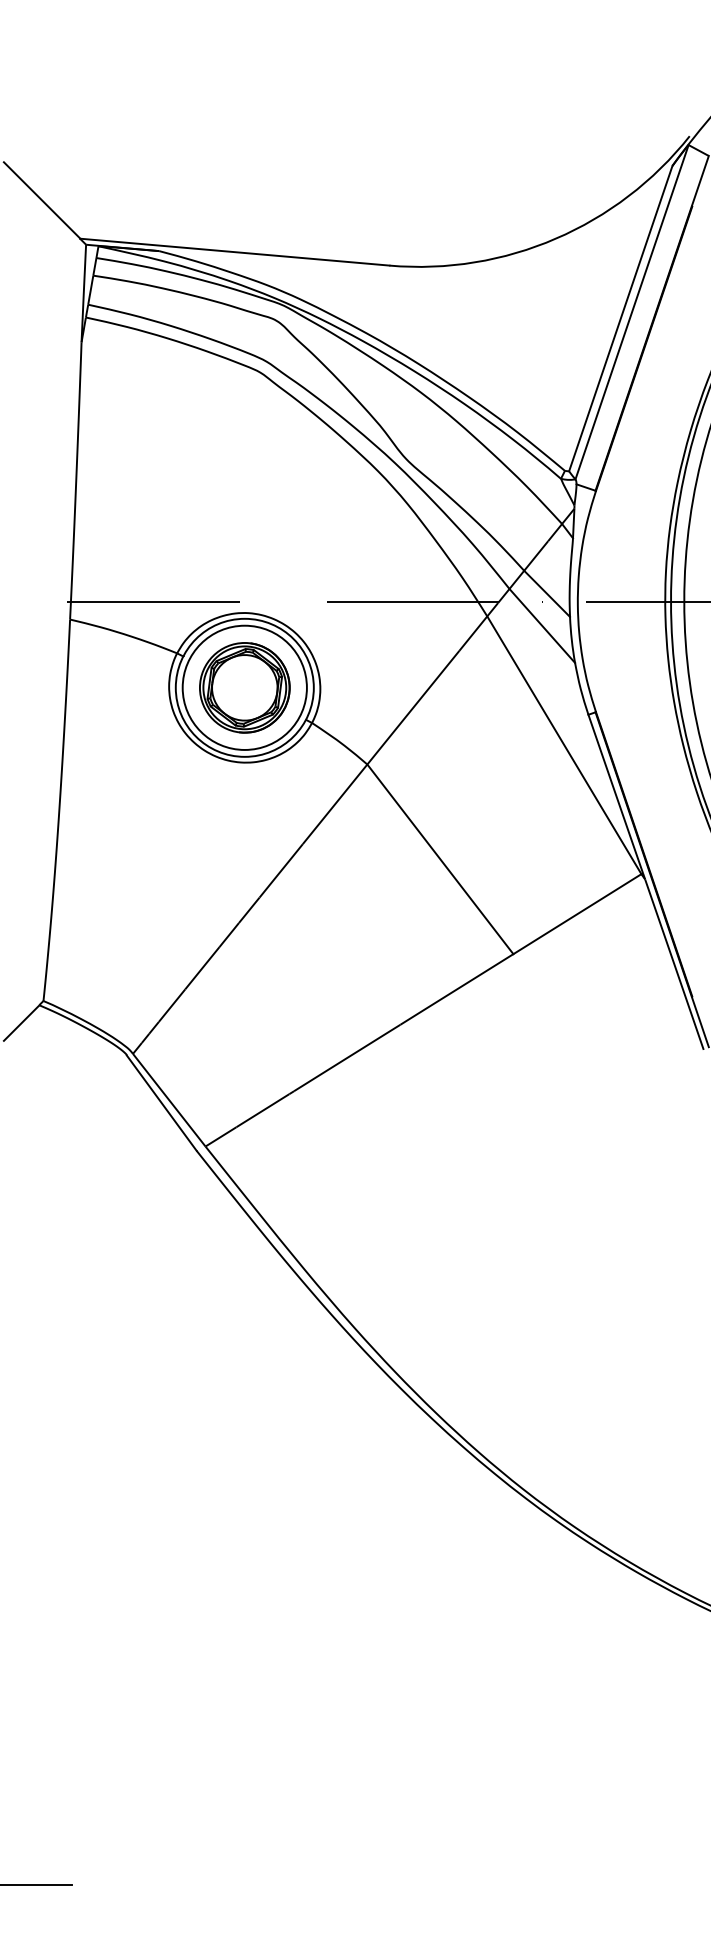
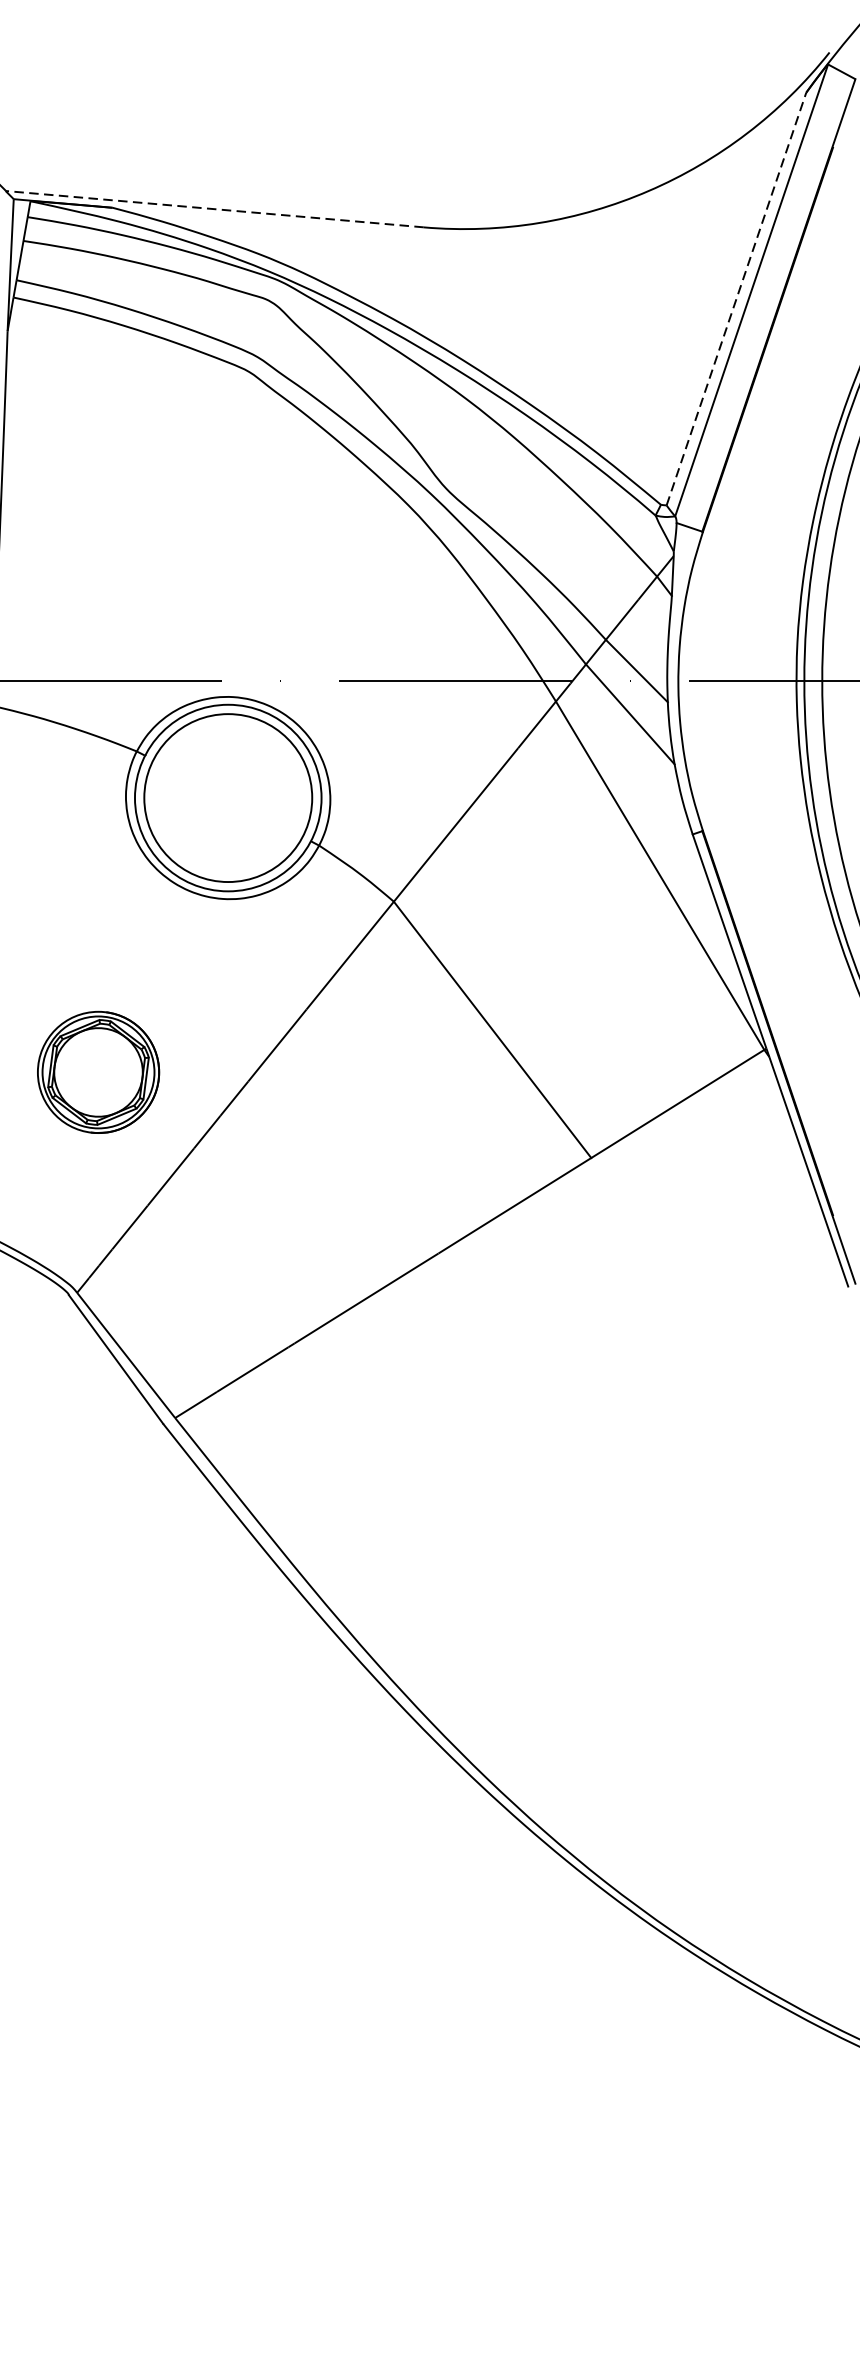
line: (234, 252) -> (214, 209), solid -> dashed
line: (620, 318) -> (736, 298), solid -> dashed
part: (244, 687) -> (98, 1071), moved

